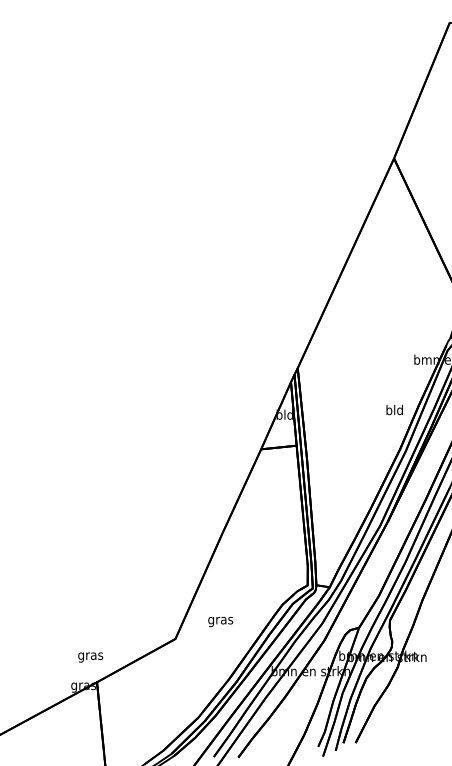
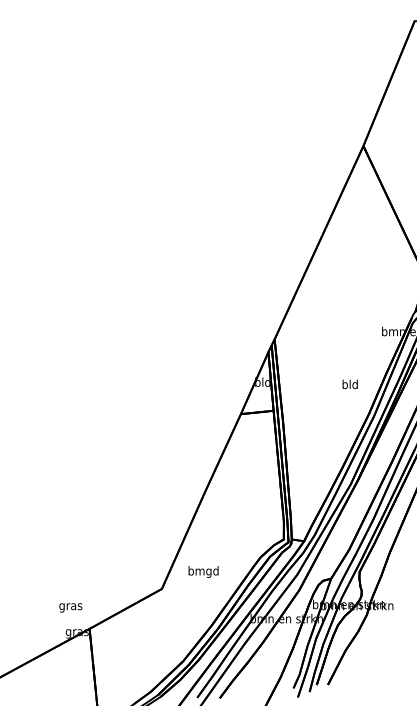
text: (394, 409) -> (349, 383), moved
text: (220, 620) -> (203, 571), gras -> bmgd
text: (90, 657) -> (70, 607), moved

